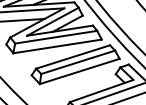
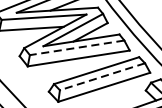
line: (55, 37) -> (76, 48), solid -> dashed
line: (78, 62) -> (102, 76), solid -> dashed

